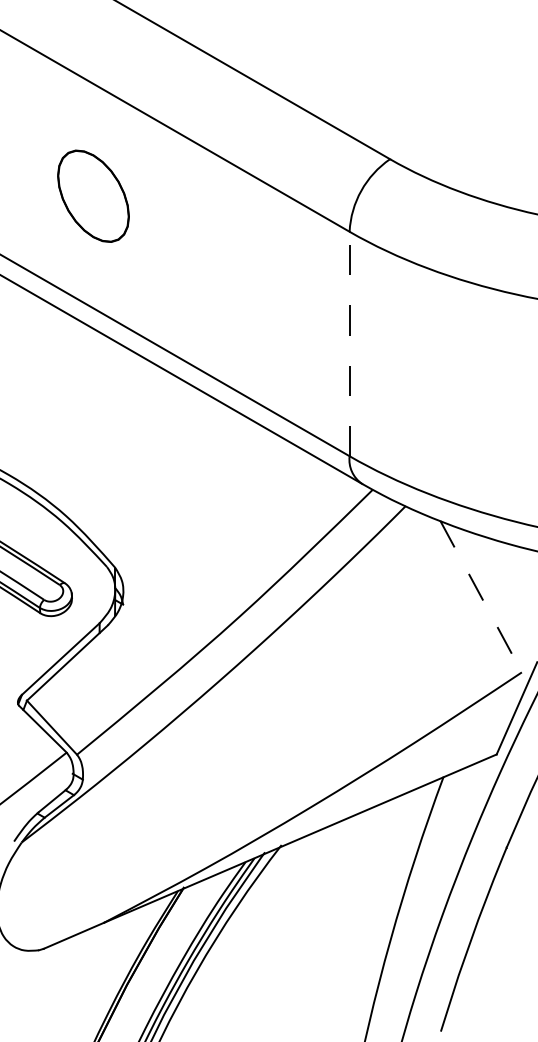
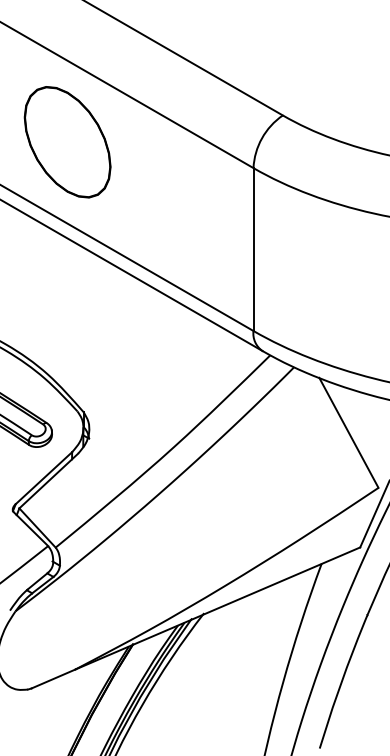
part: (93, 196) -> (67, 142), size x1.67
line: (349, 343) -> (253, 249), dashed -> solid
line: (481, 597) -> (349, 433), dashed -> solid

